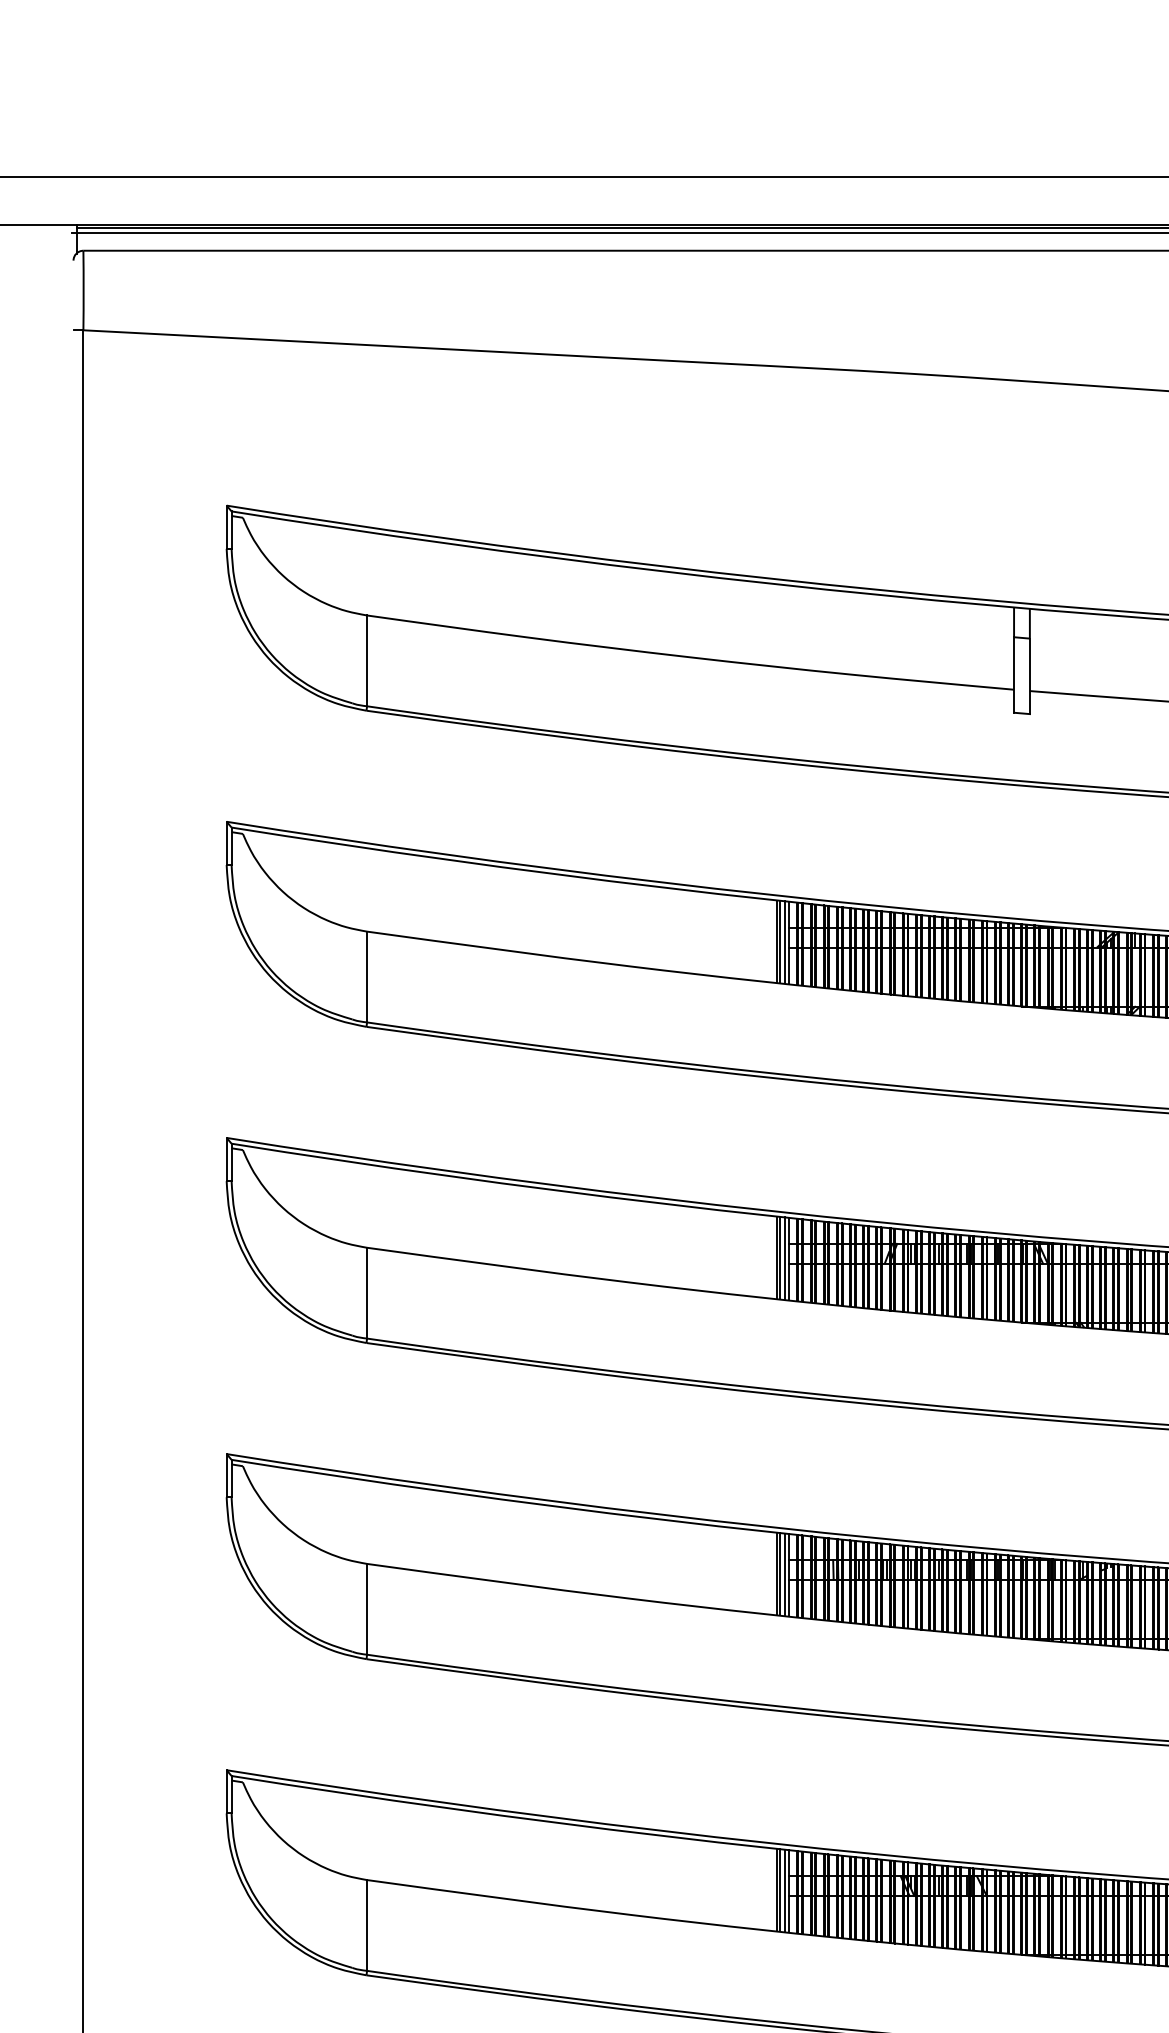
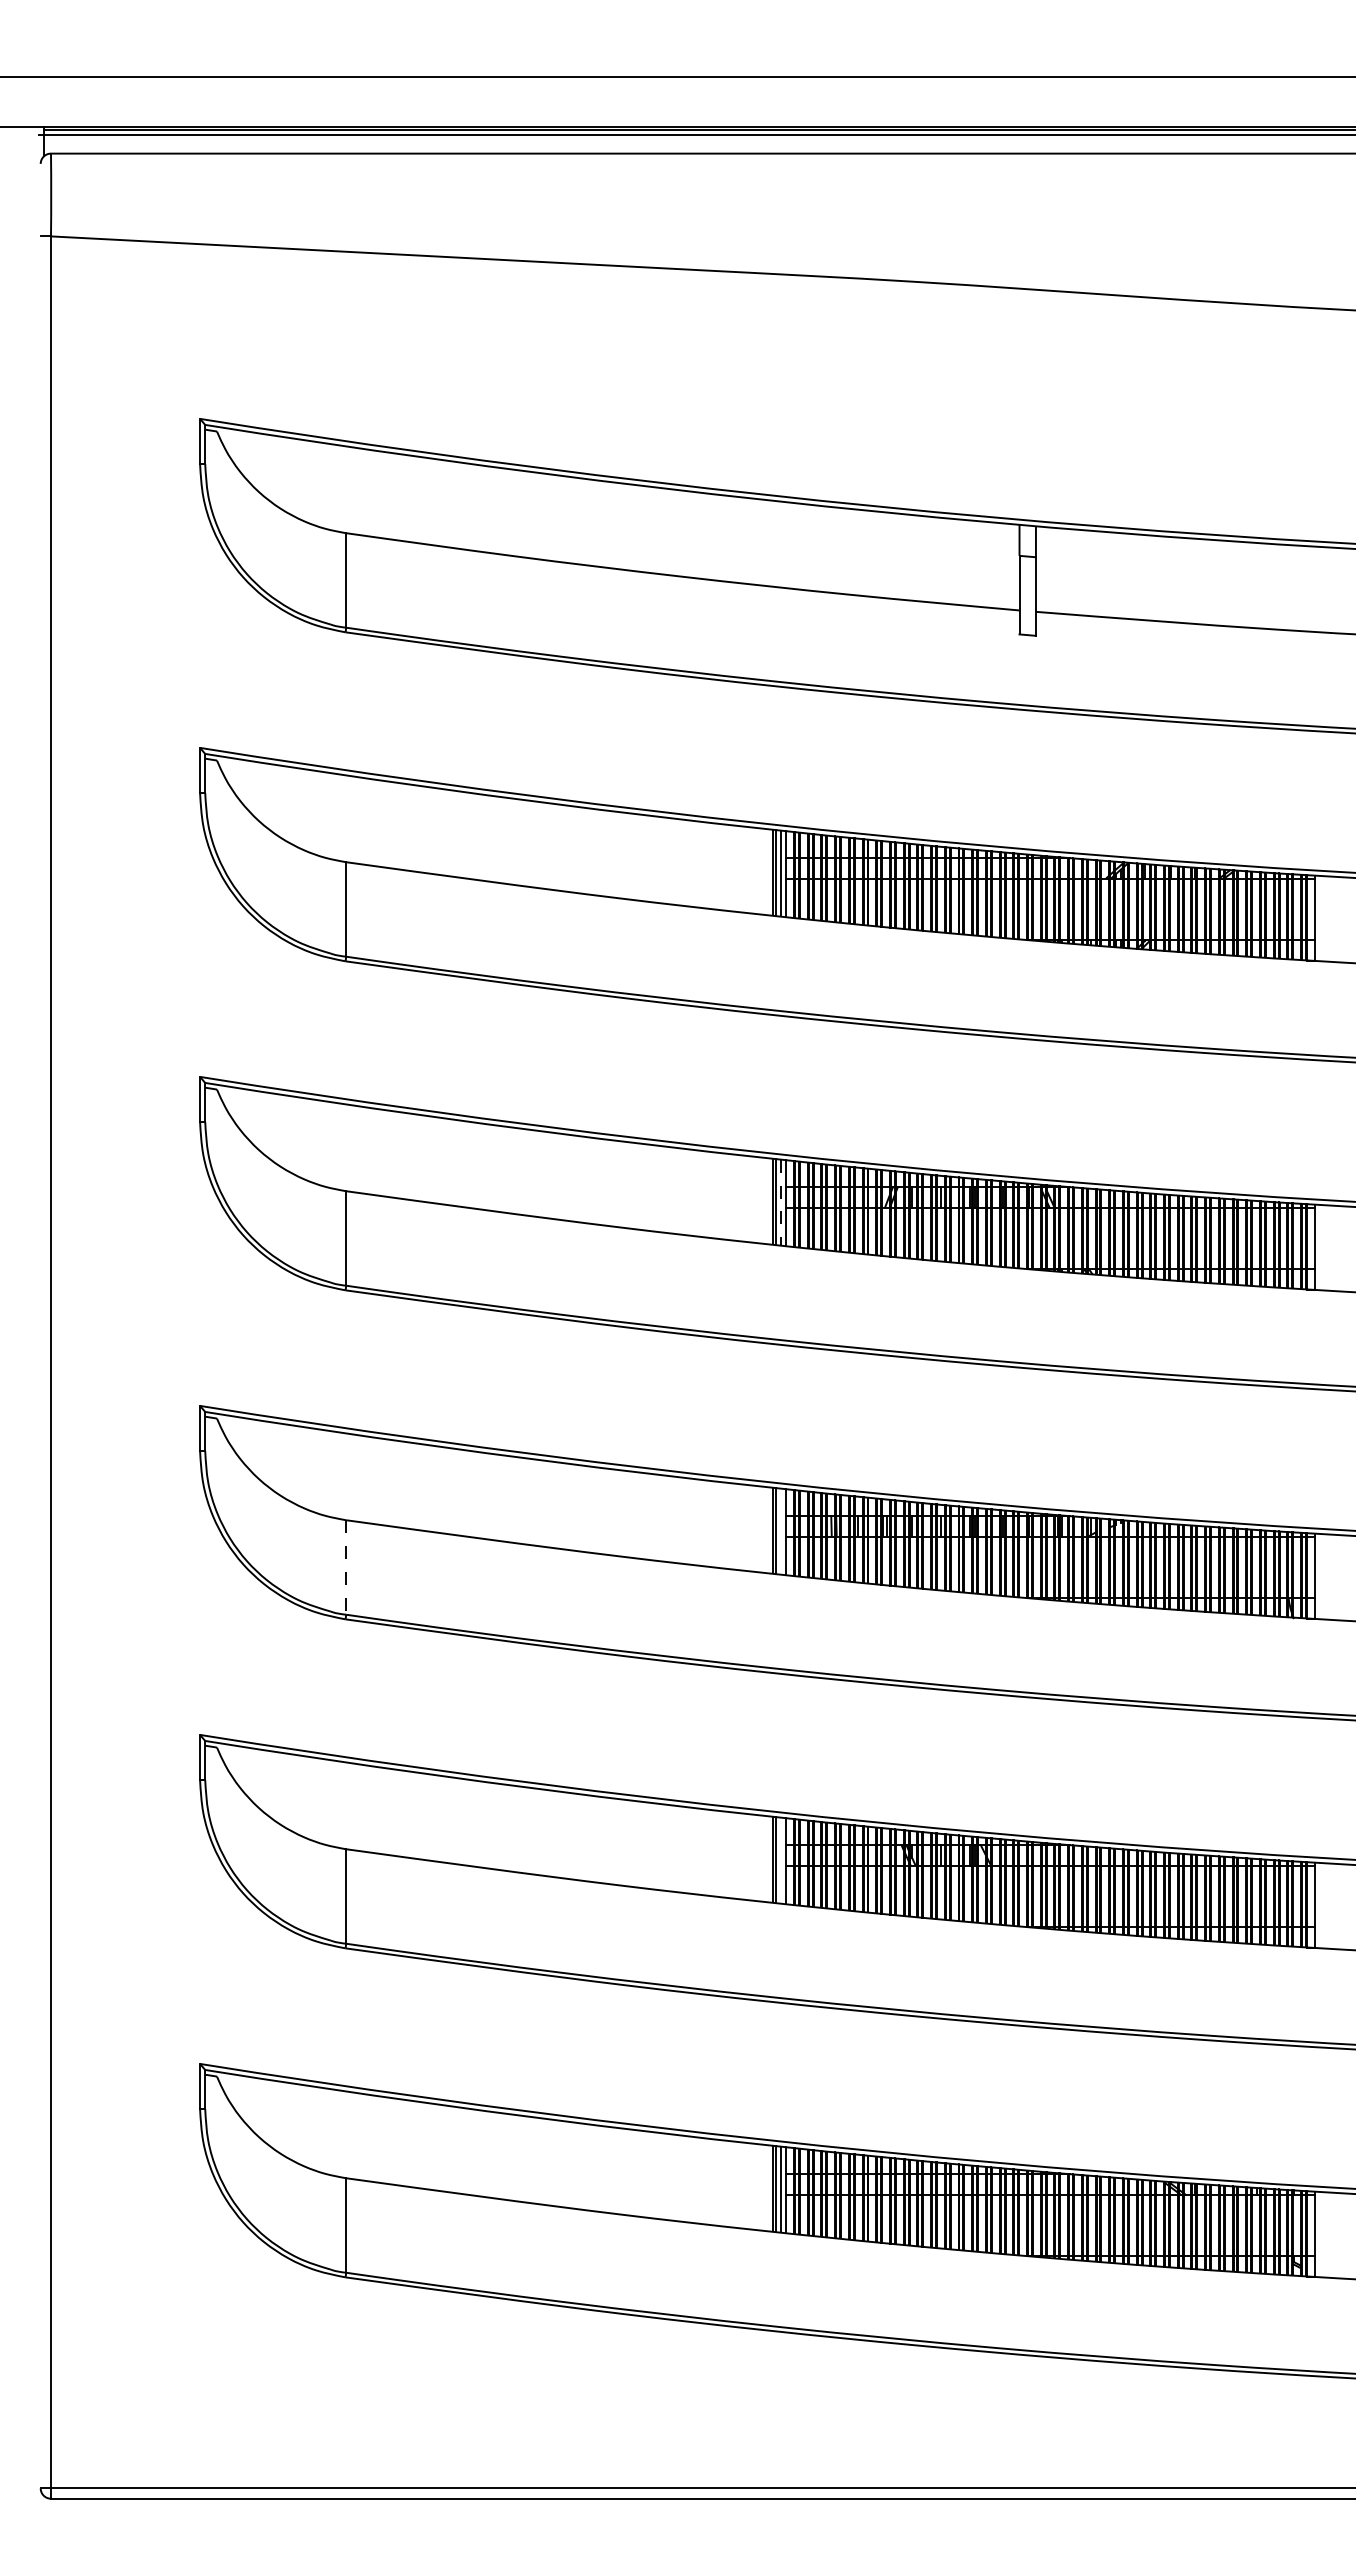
line: (784, 1258) -> (780, 1202), solid -> dashed
line: (784, 1573) -> (780, 1530), removed
line: (367, 1609) -> (346, 1567), solid -> dashed
line: (784, 1889) -> (780, 1859), removed

